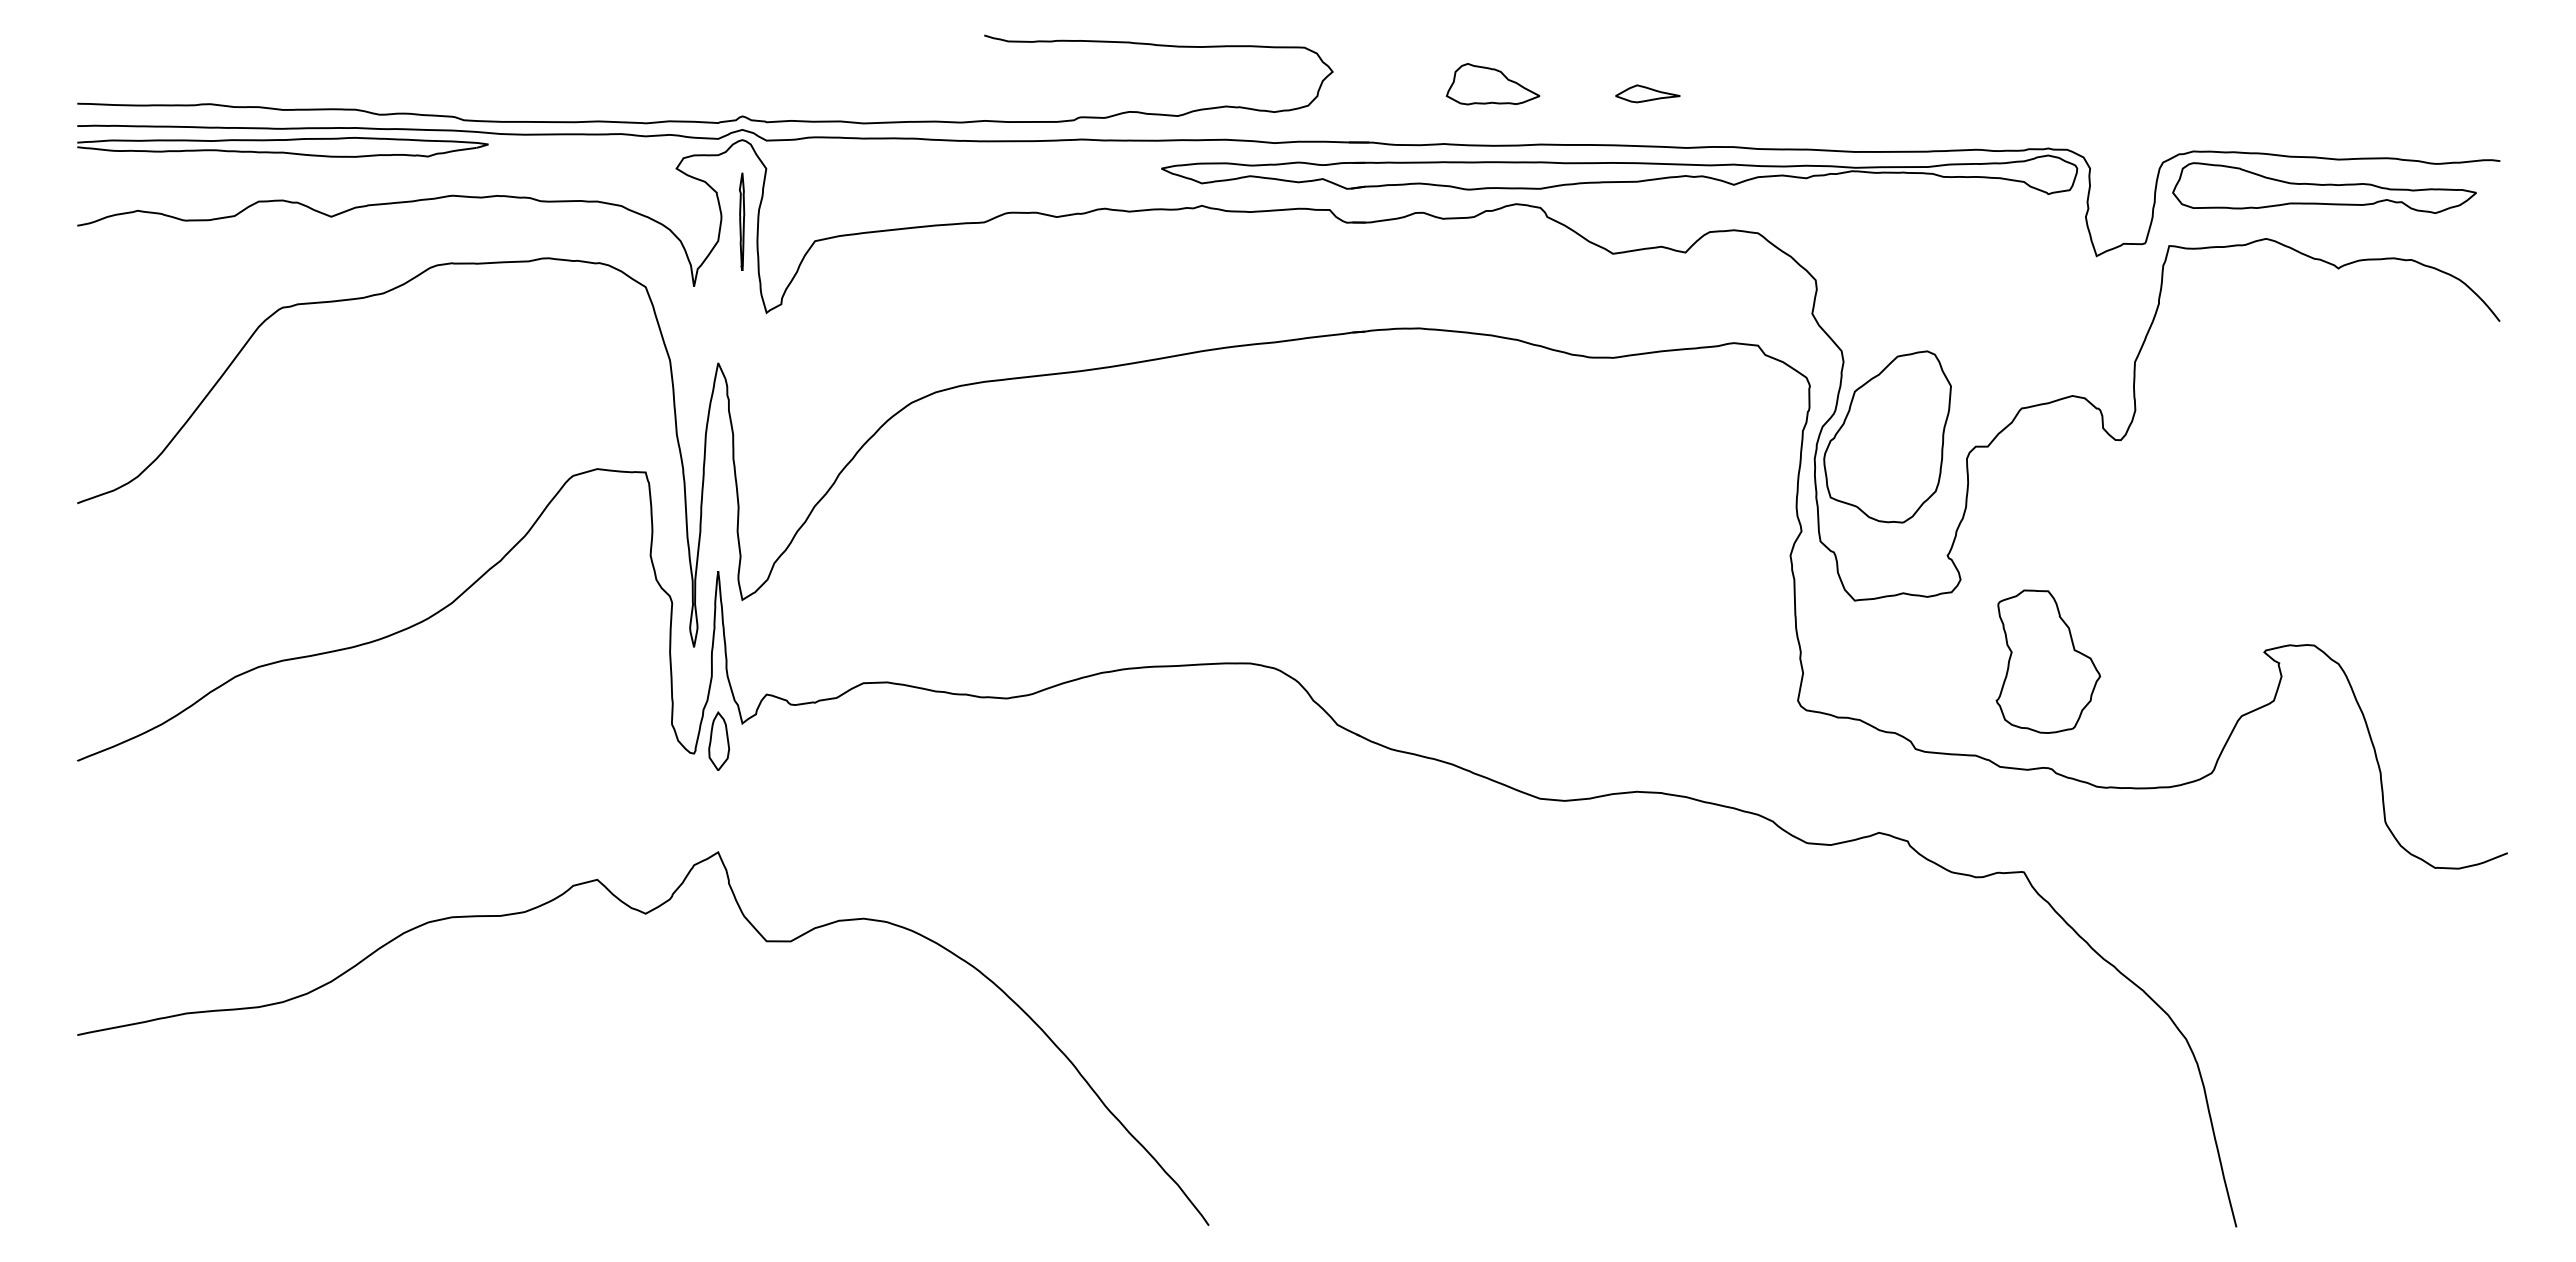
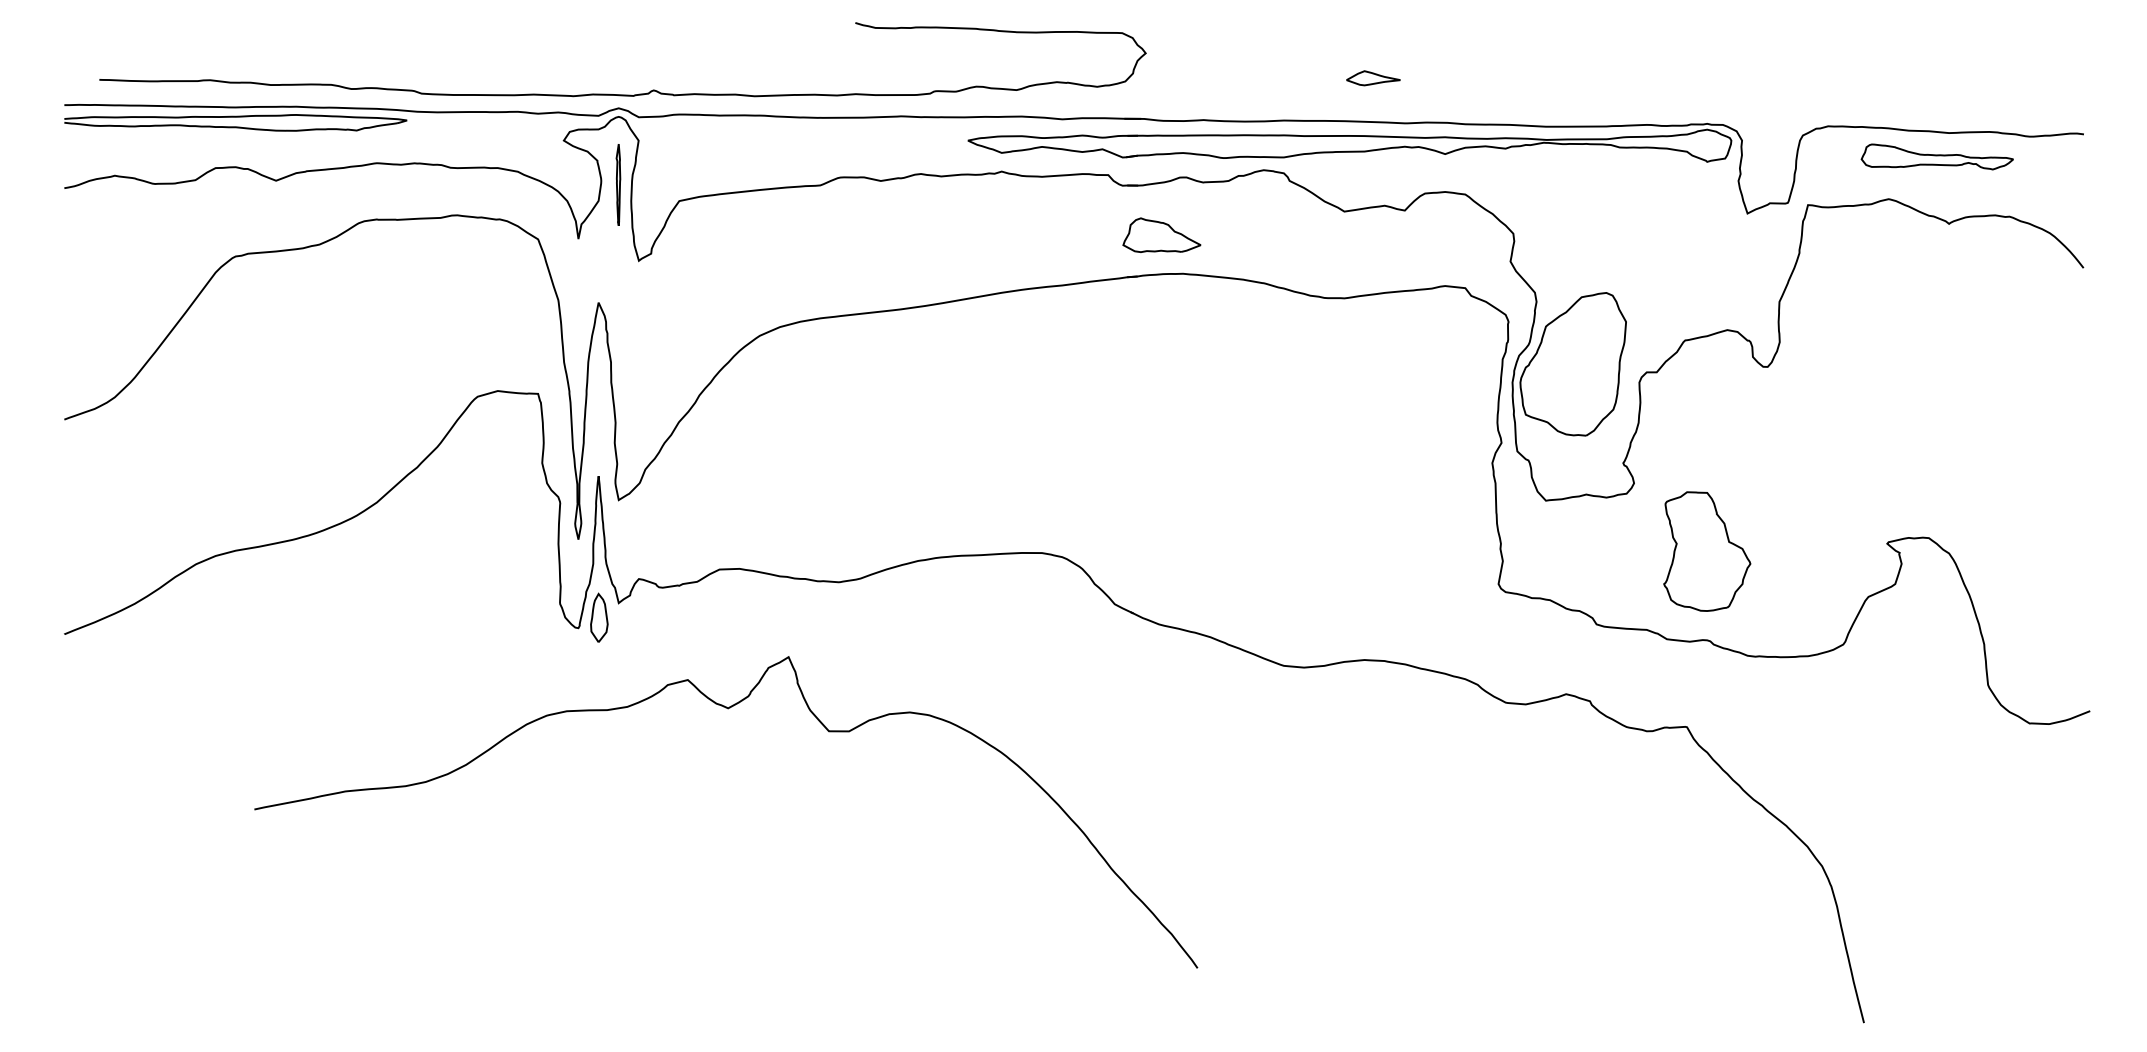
part: (1492, 84) -> (1161, 235), moved
curve: (705, 121) -> (622, 94), moved
part: (2324, 188) -> (1937, 157), size x0.6
curve: (644, 914) -> (727, 708), moved

